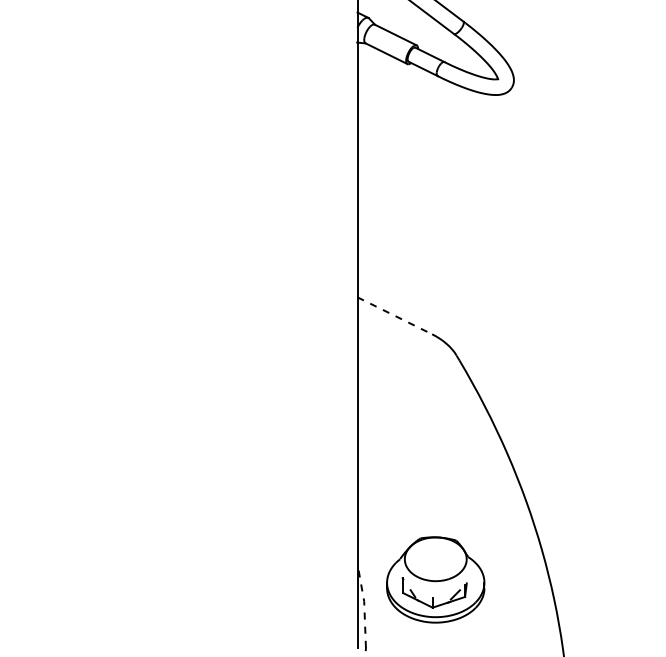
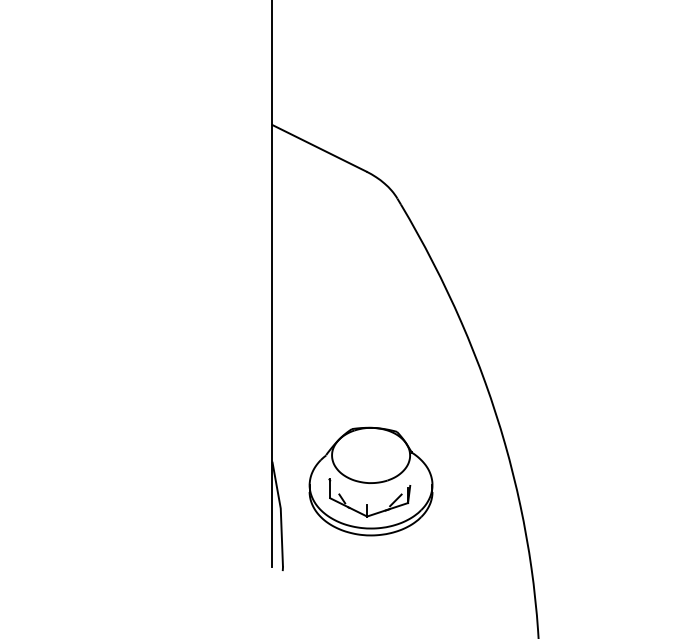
line: (394, 315) -> (319, 147), dashed -> solid
line: (364, 605) -> (281, 513), dashed -> solid

